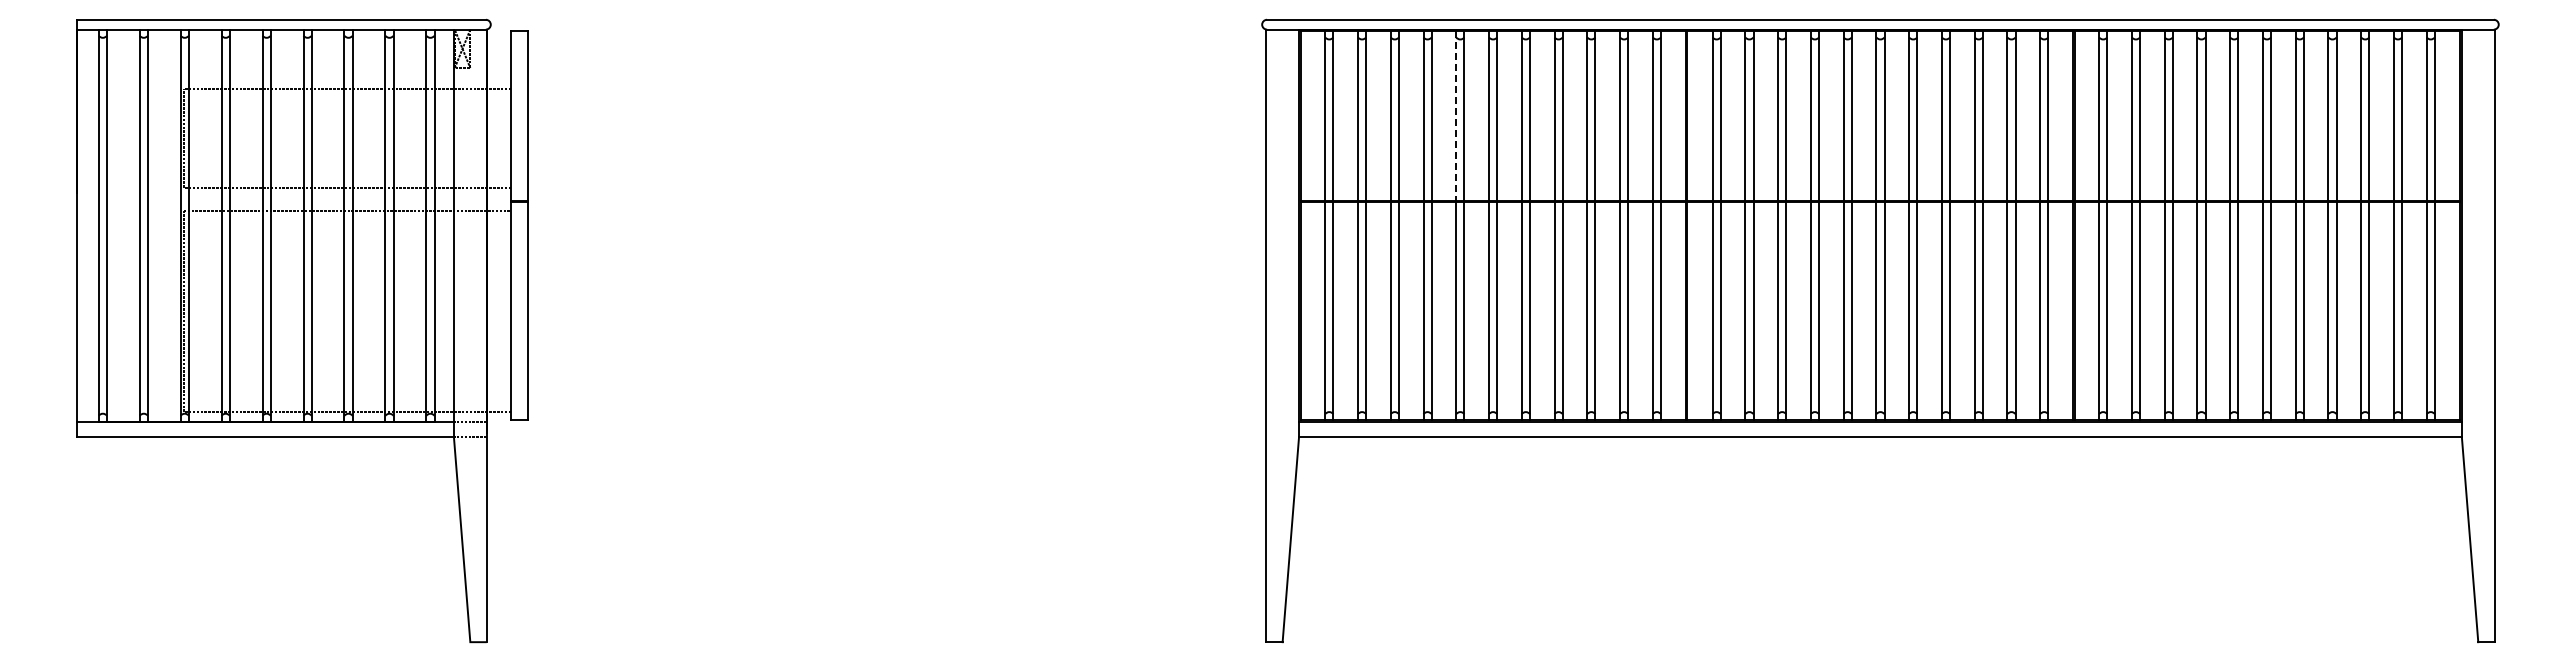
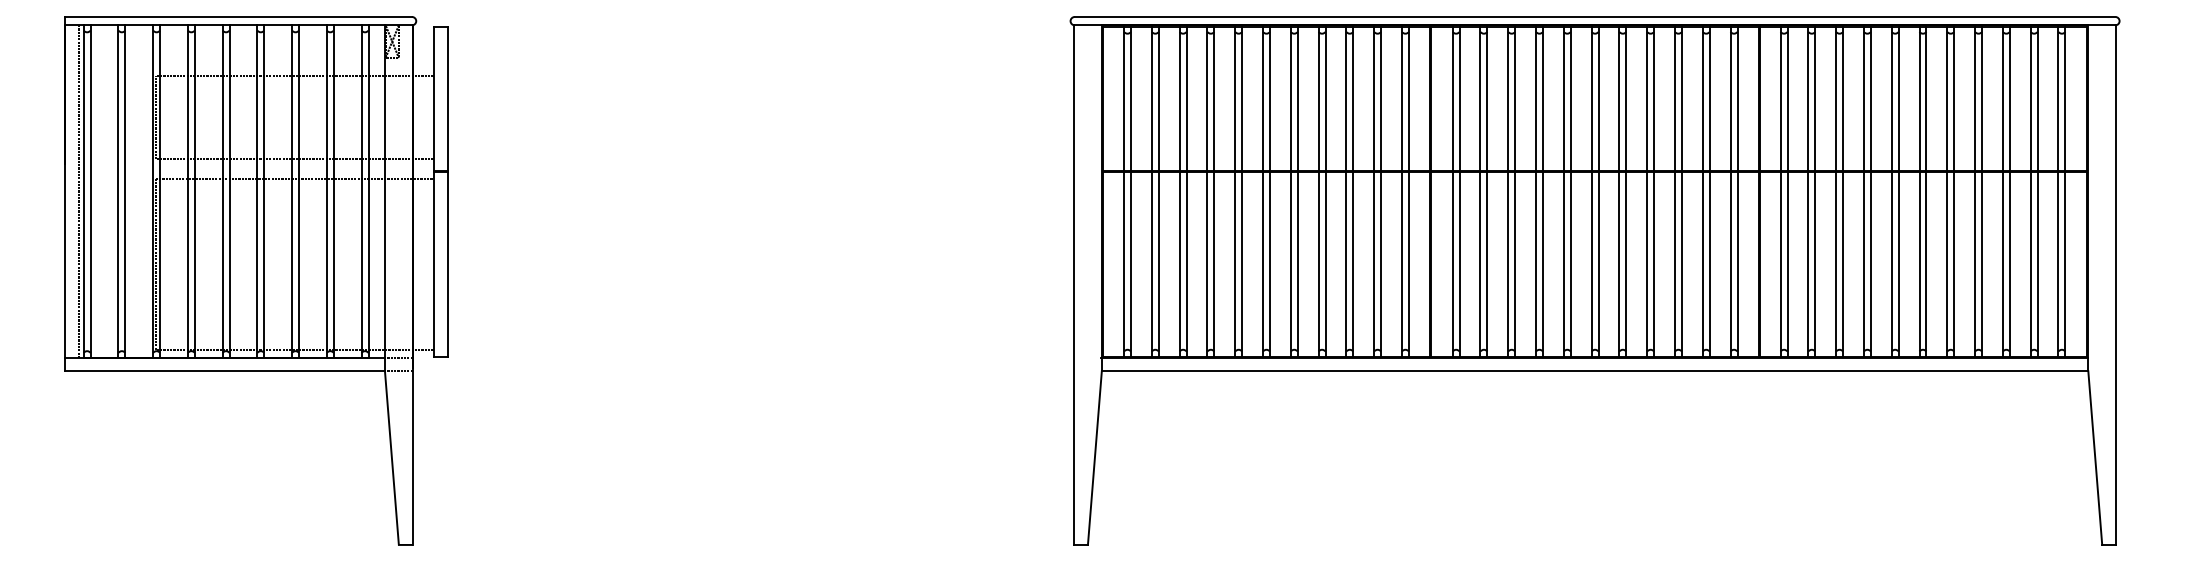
line: (1456, 116) -> (1235, 99), dashed -> solid
line: (92, 225) -> (78, 191), added

